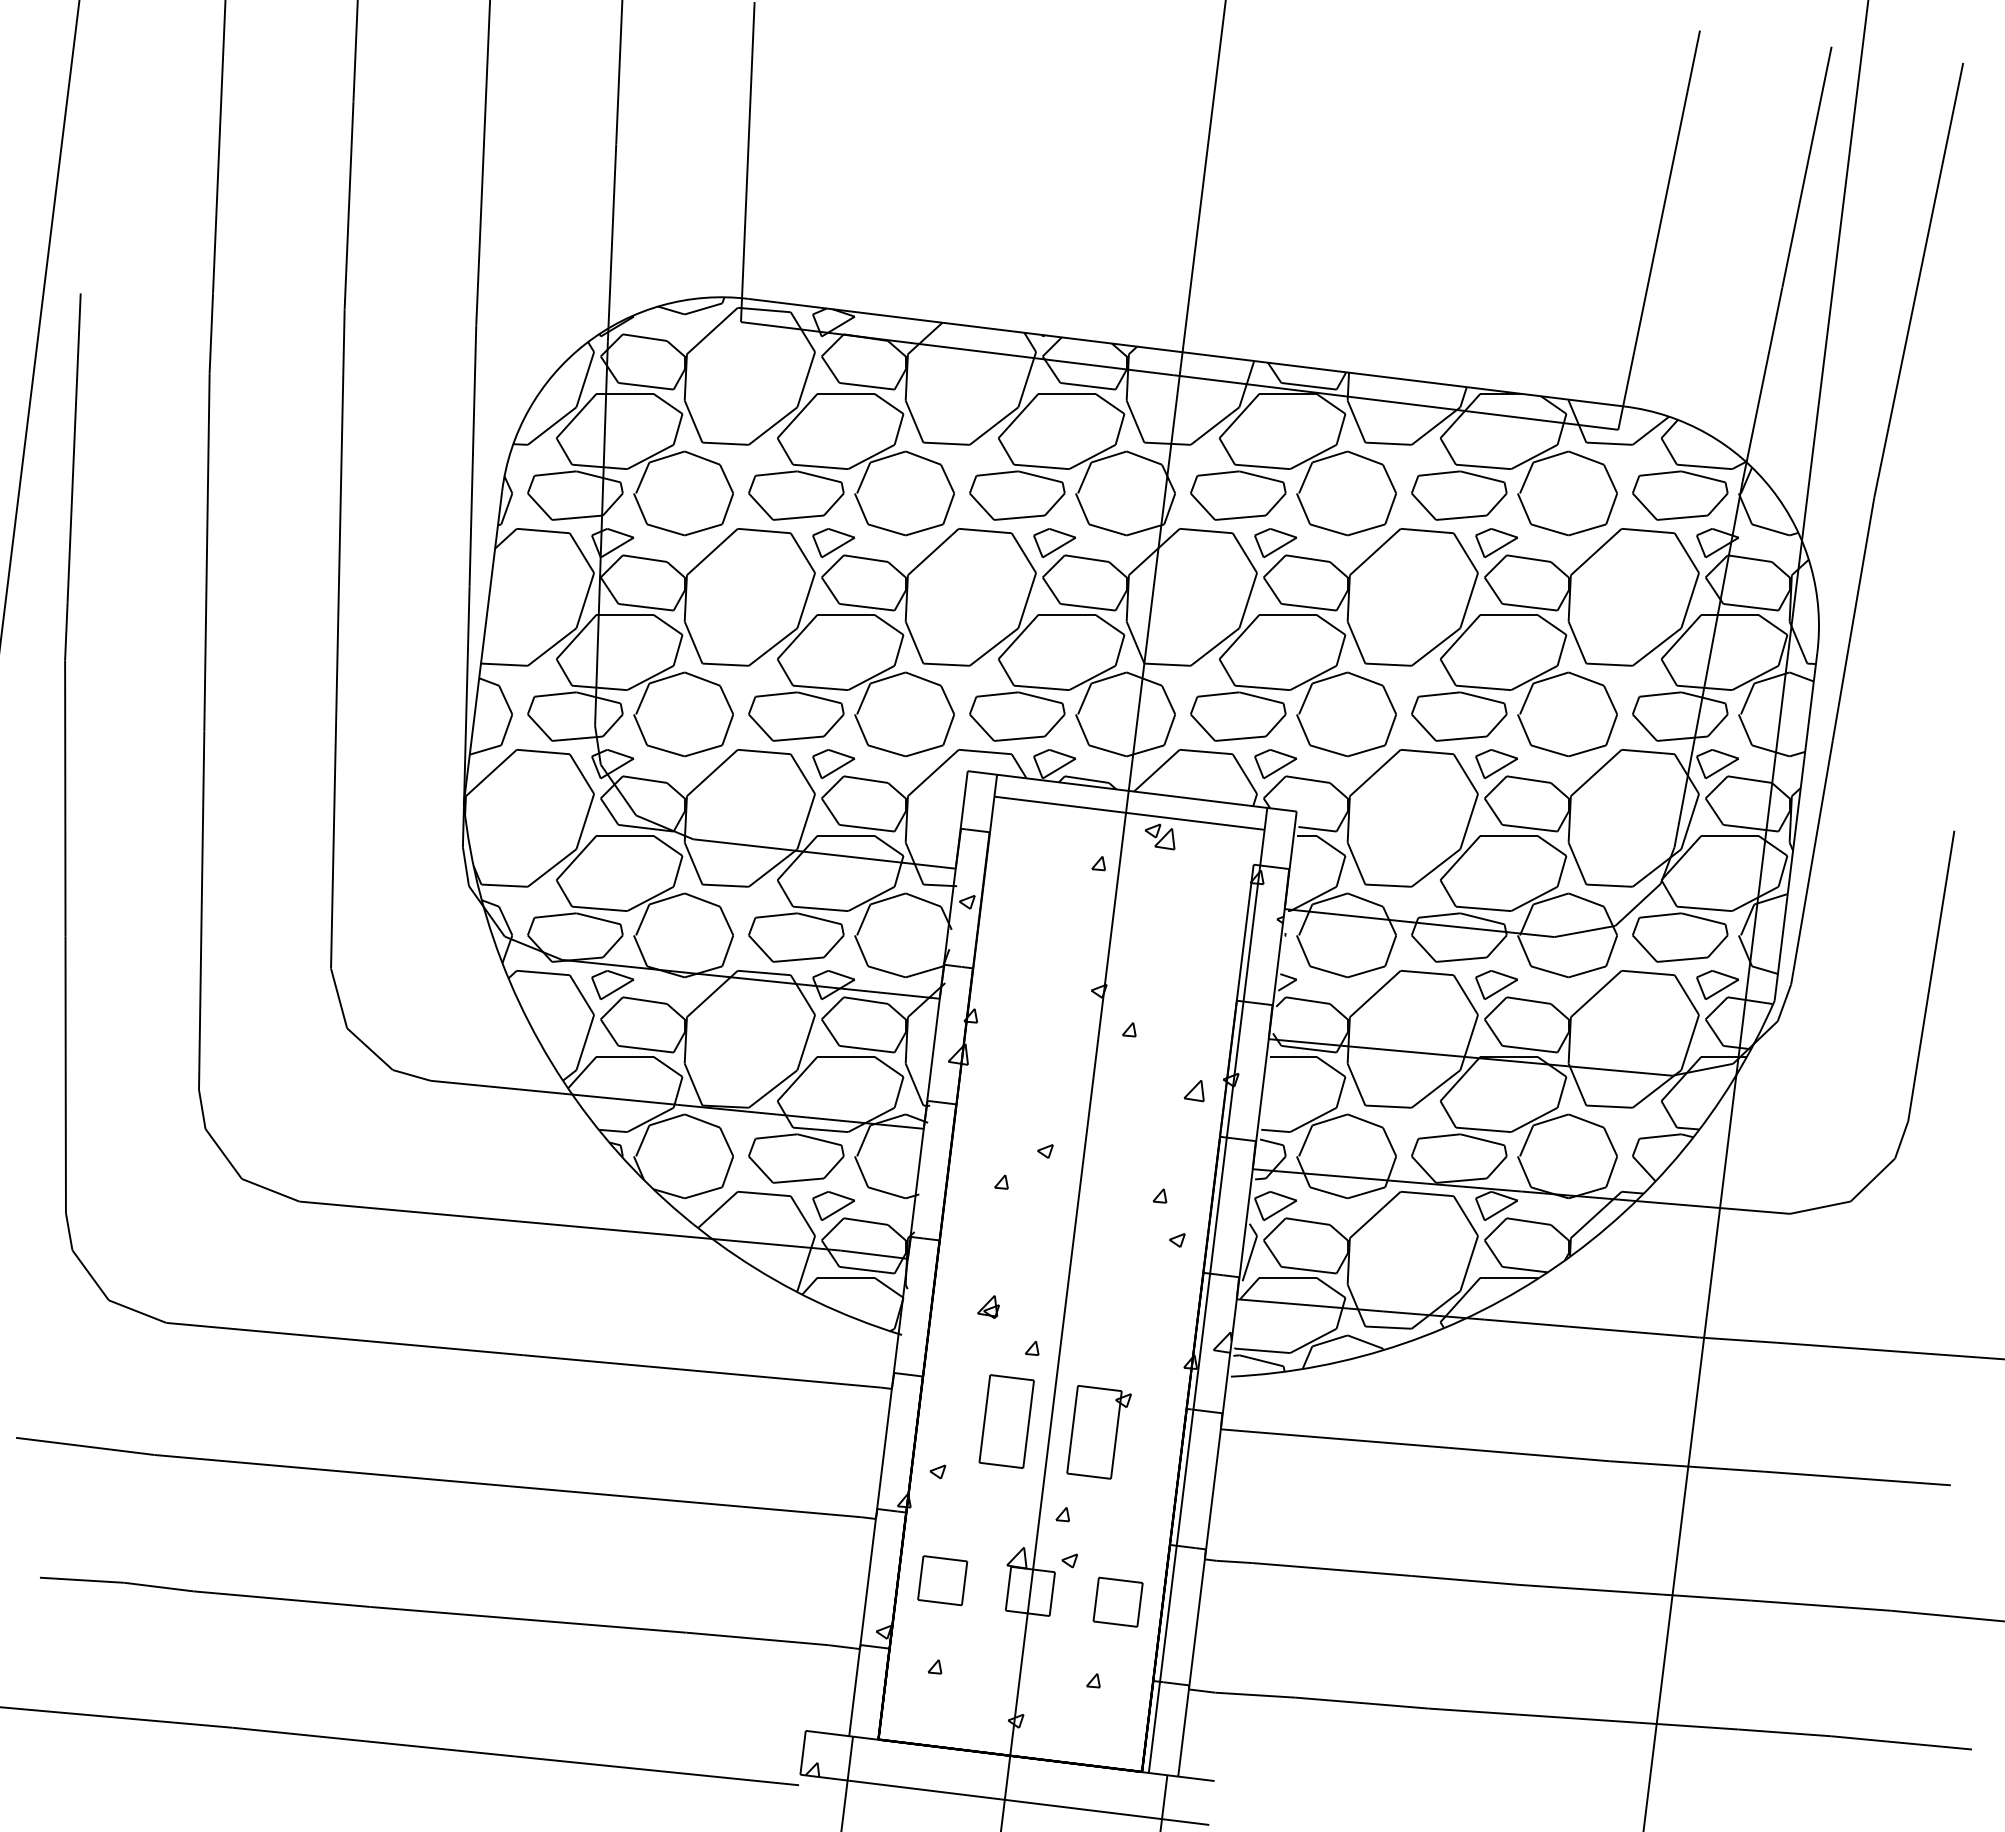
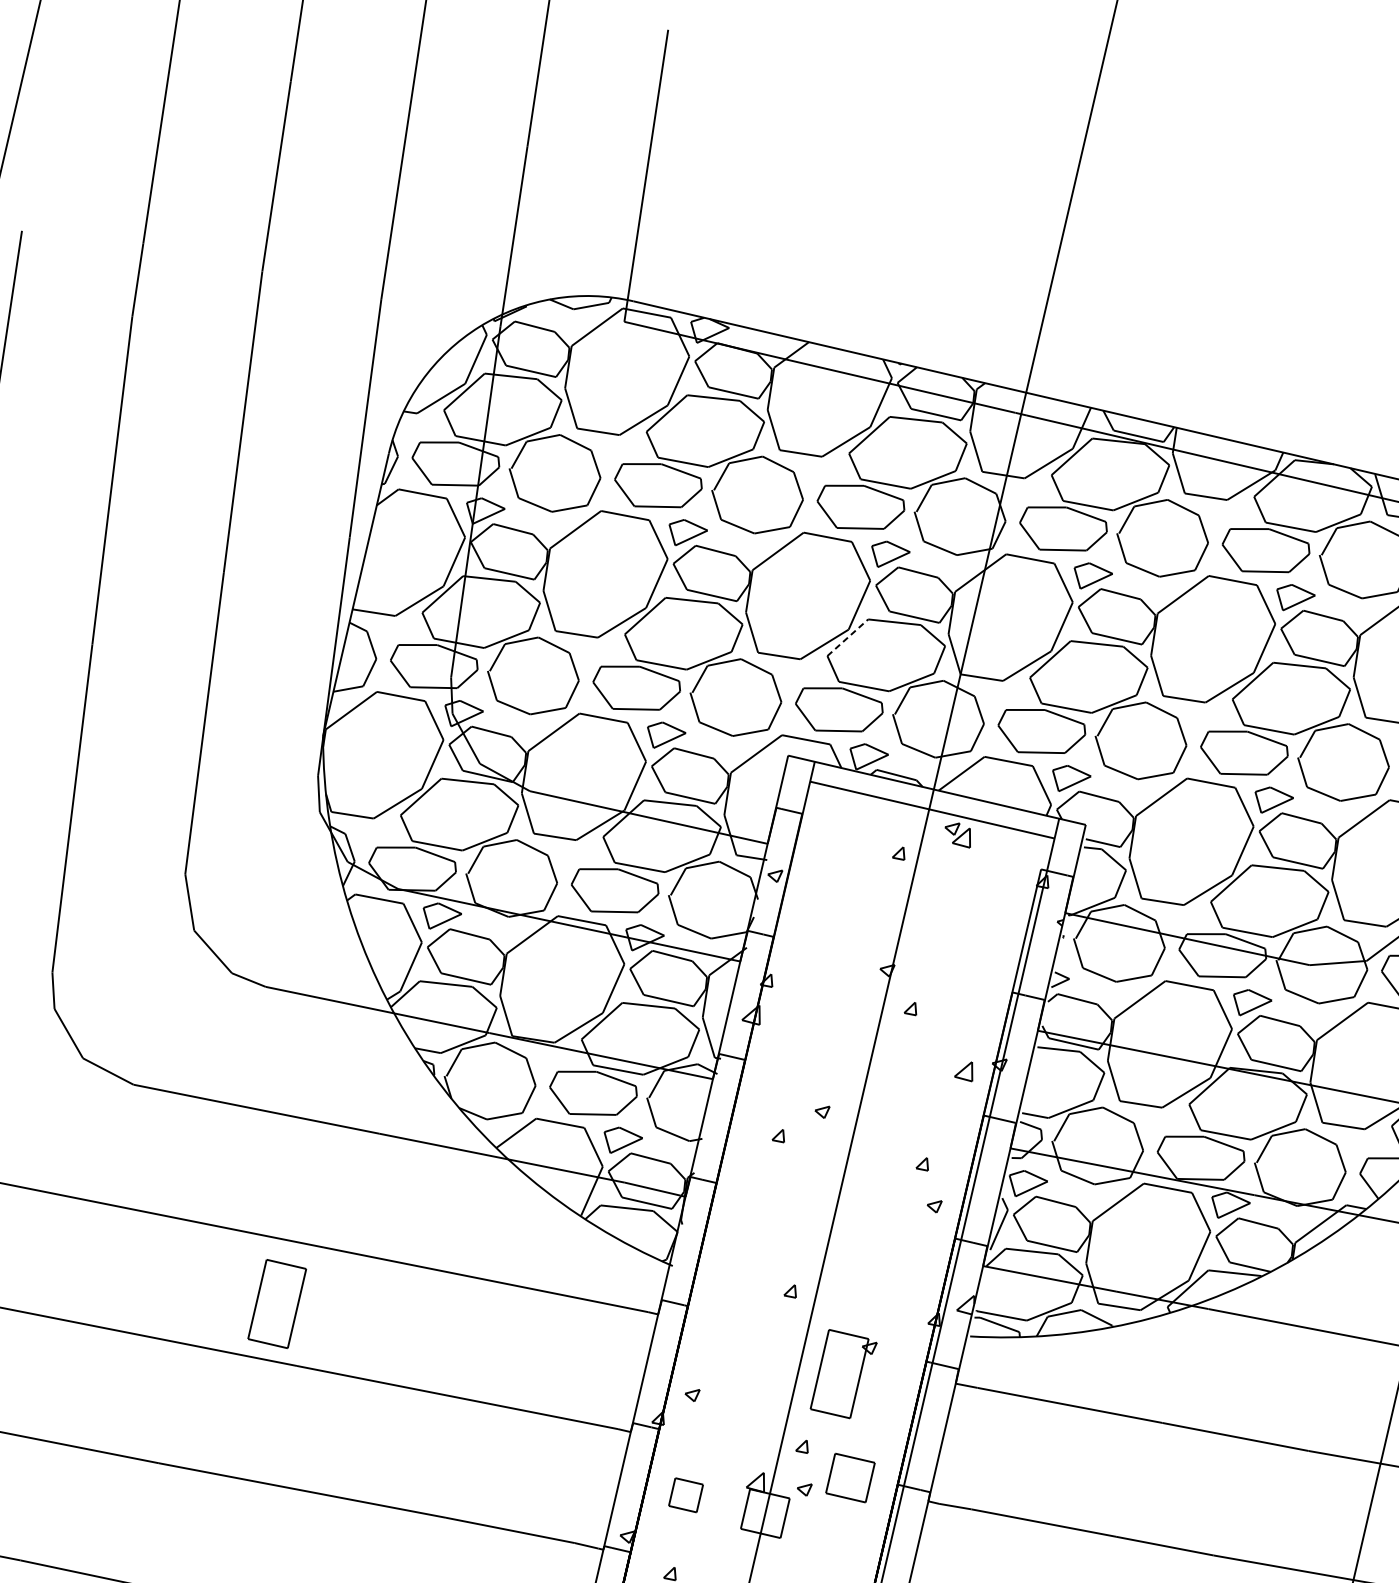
line: (1018, 637) -> (847, 638), solid -> dashed
part: (988, 1306) -> (754, 1248), removed
part: (1006, 1421) -> (277, 1303), moved
part: (942, 1580) -> (685, 1495), size x0.7
part: (1117, 1601) -> (849, 1477), moved

